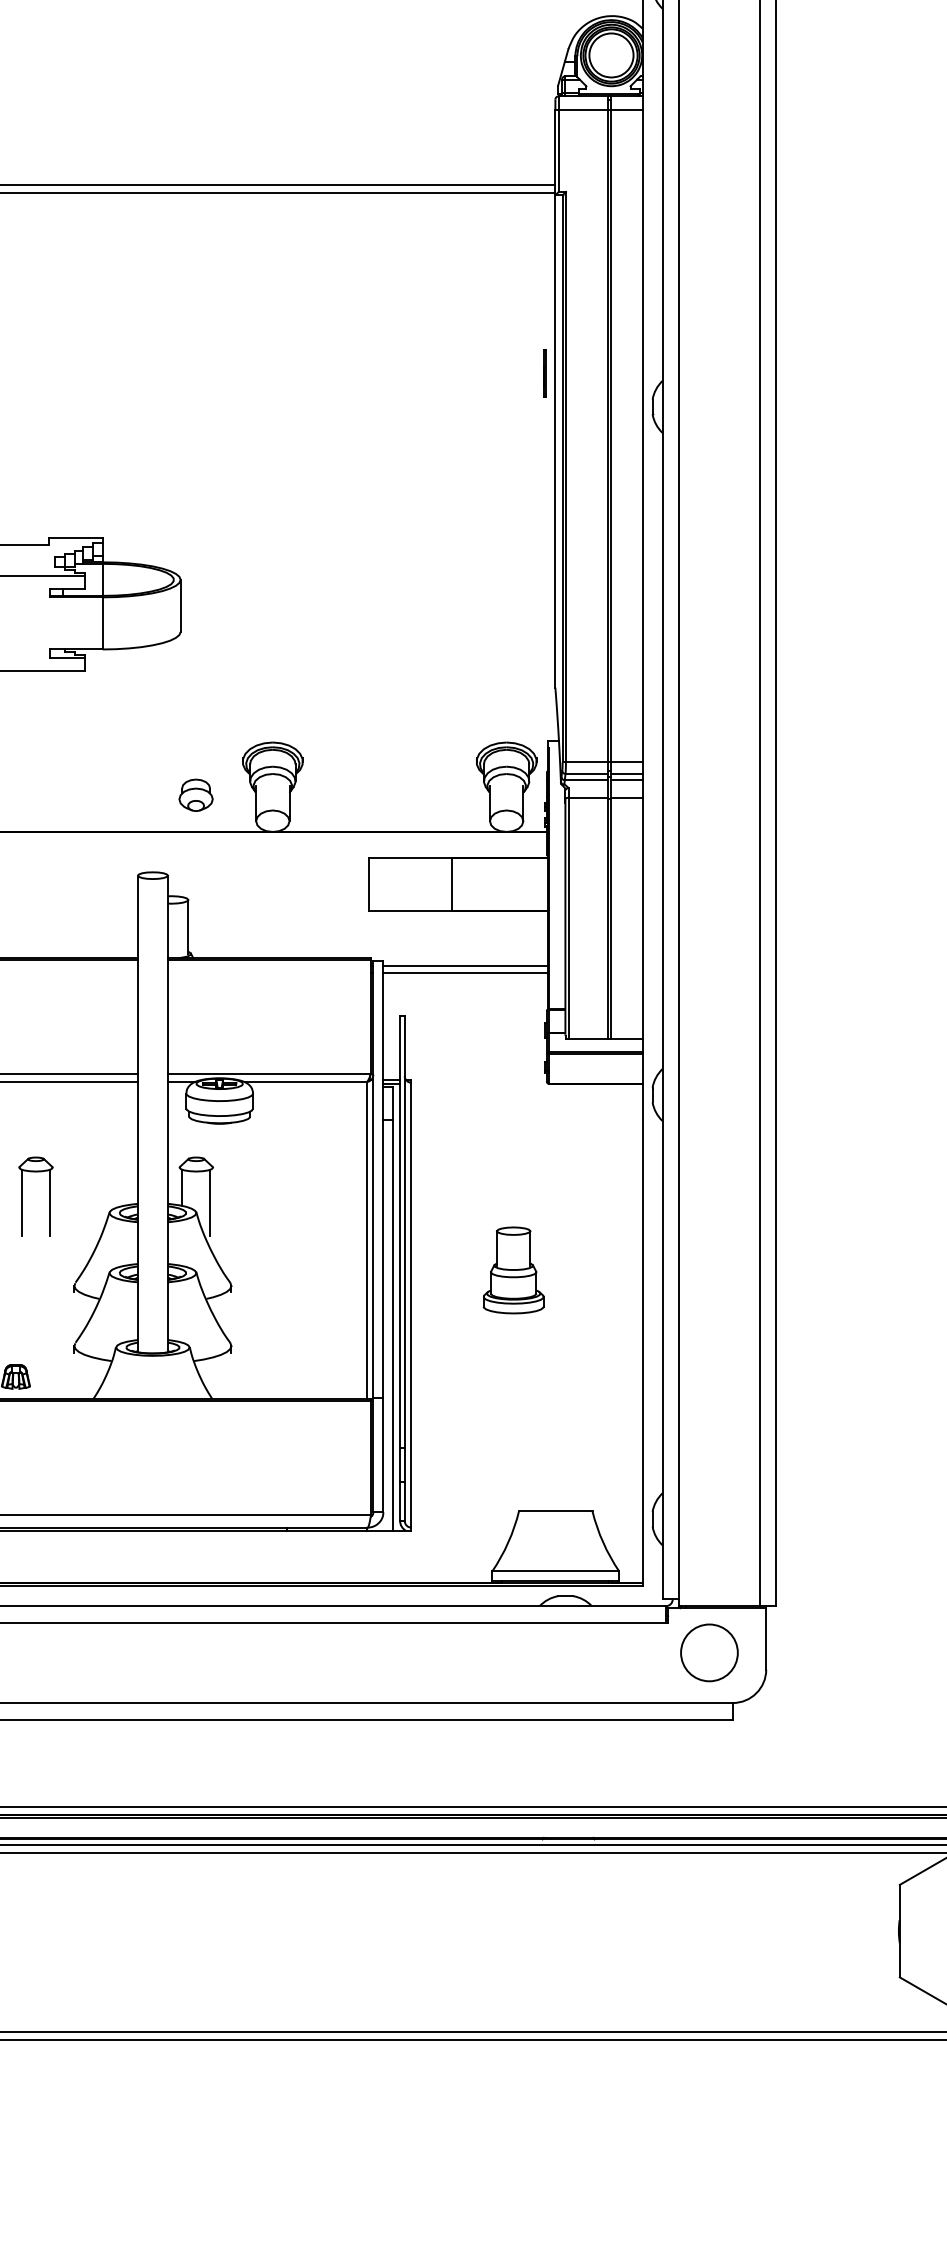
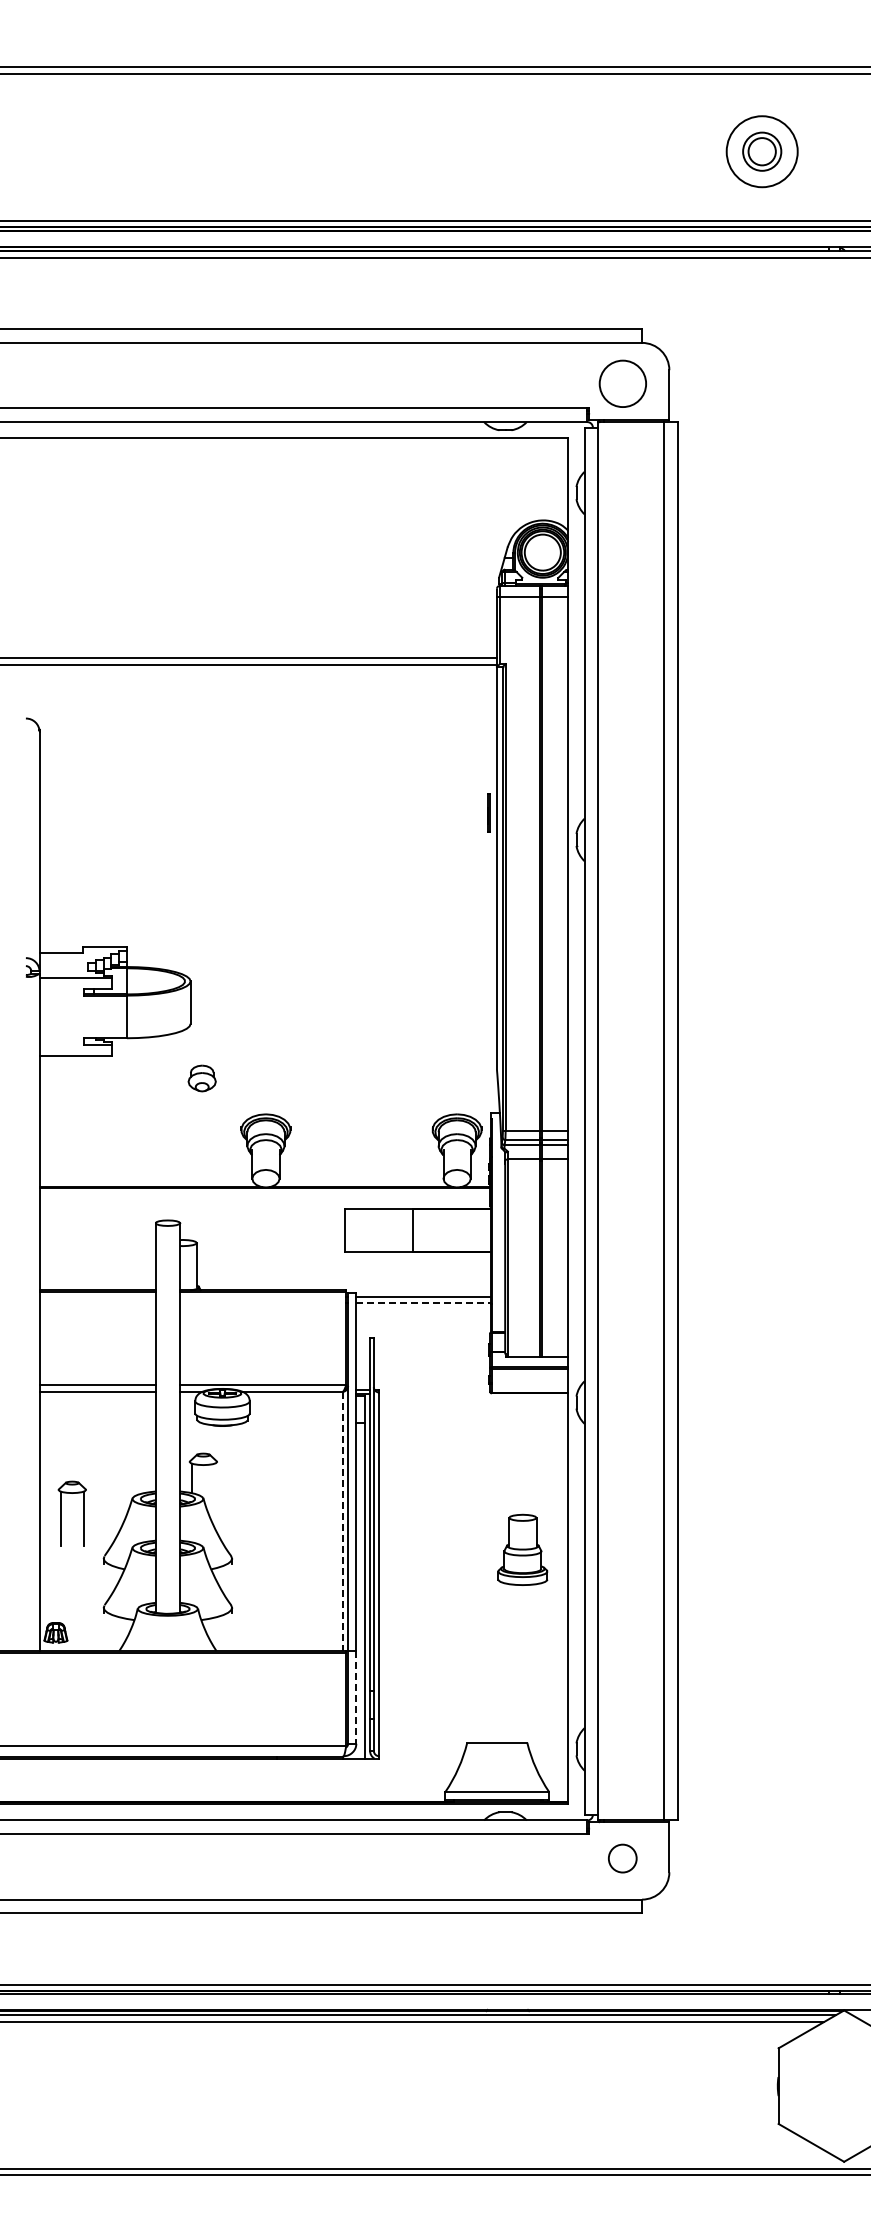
part: (195, 795) -> (201, 1078), moved
line: (466, 972) -> (424, 1302), solid -> dashed
part: (22, 1196) -> (61, 1513), moved
line: (209, 1202) -> (214, 1490), removed
line: (366, 1240) -> (342, 1521), solid -> dashed
part: (513, 1269) -> (522, 1549), moved
line: (383, 1455) -> (356, 1697), solid -> dashed
circle: (708, 1652) -> (622, 1858), size x0.6

